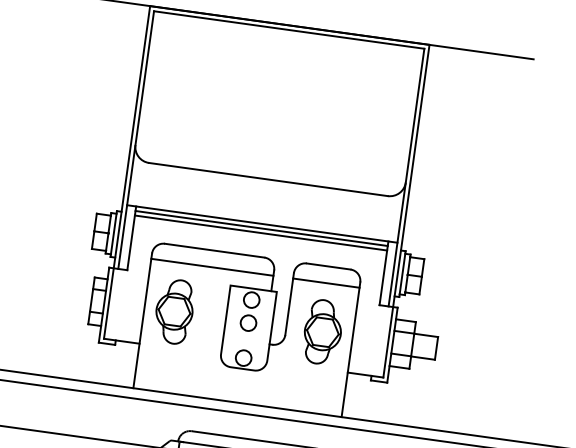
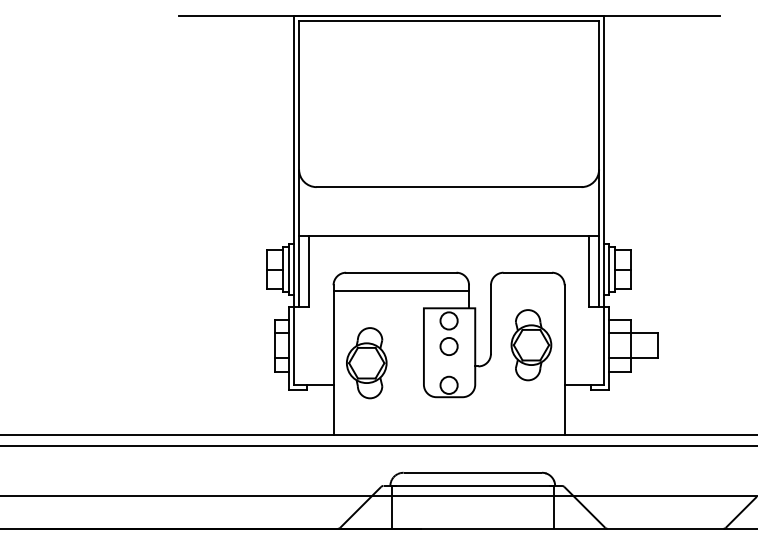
line: (262, 228) -> (449, 241), removed
line: (261, 233) -> (449, 246), removed
line: (326, 283) -> (527, 291), removed
part: (174, 311) -> (366, 363), moved

